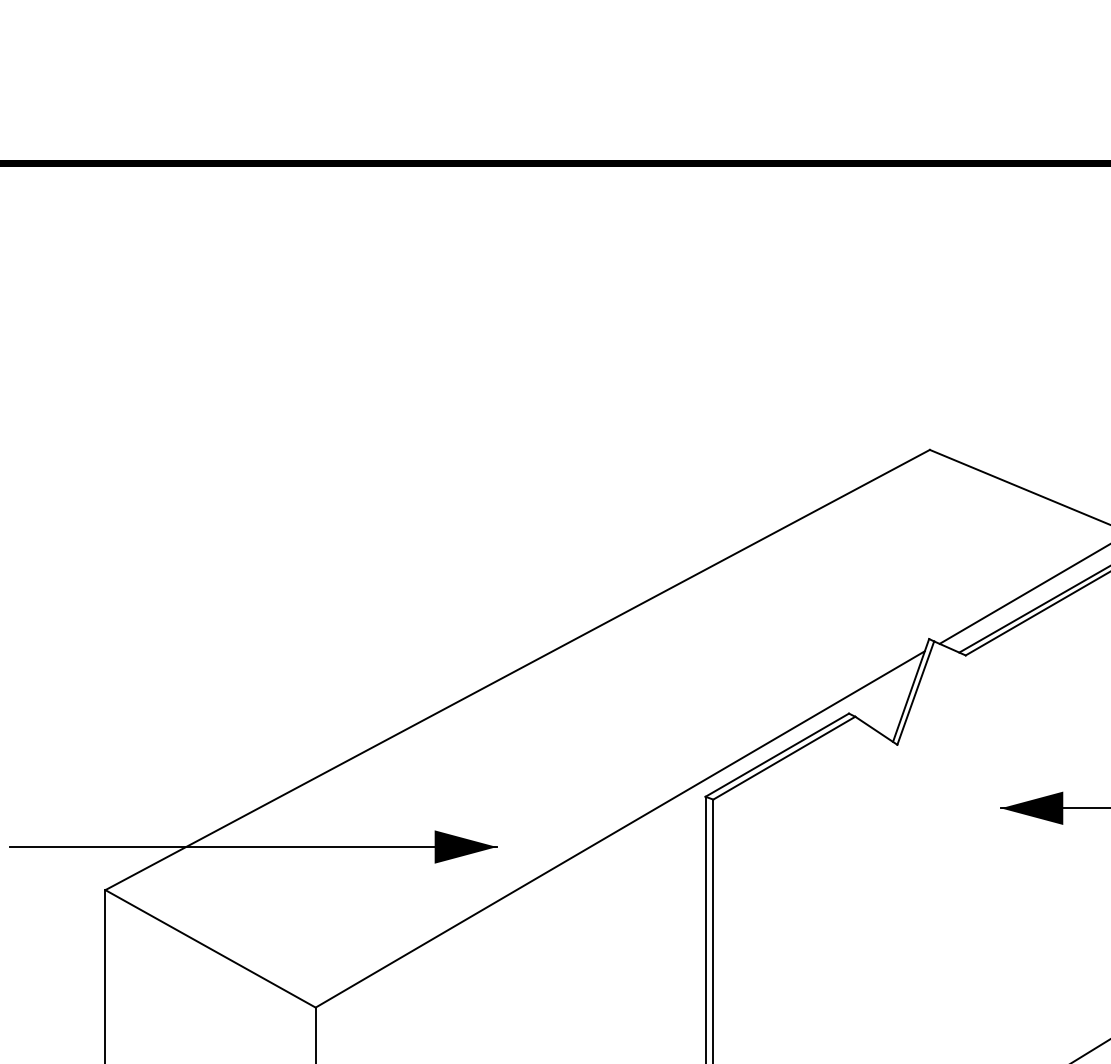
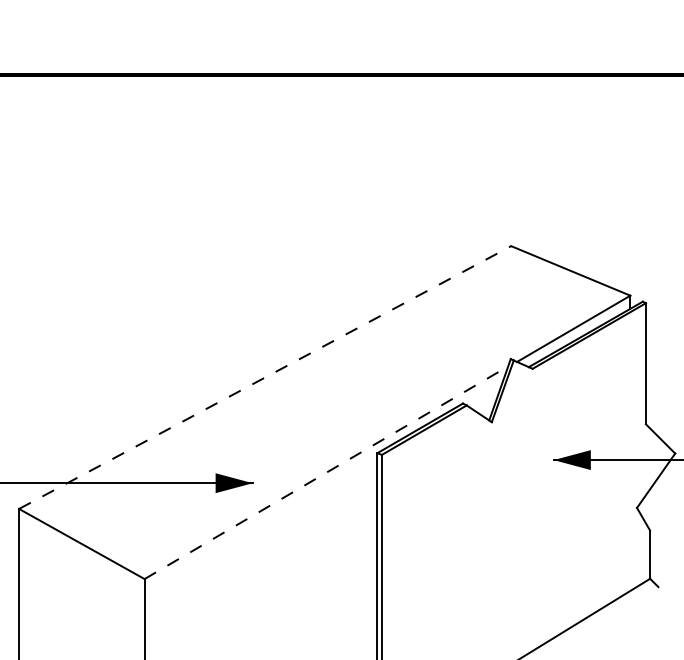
line: (518, 669) -> (265, 377), solid -> dashed
line: (620, 829) -> (326, 472), solid -> dashed

